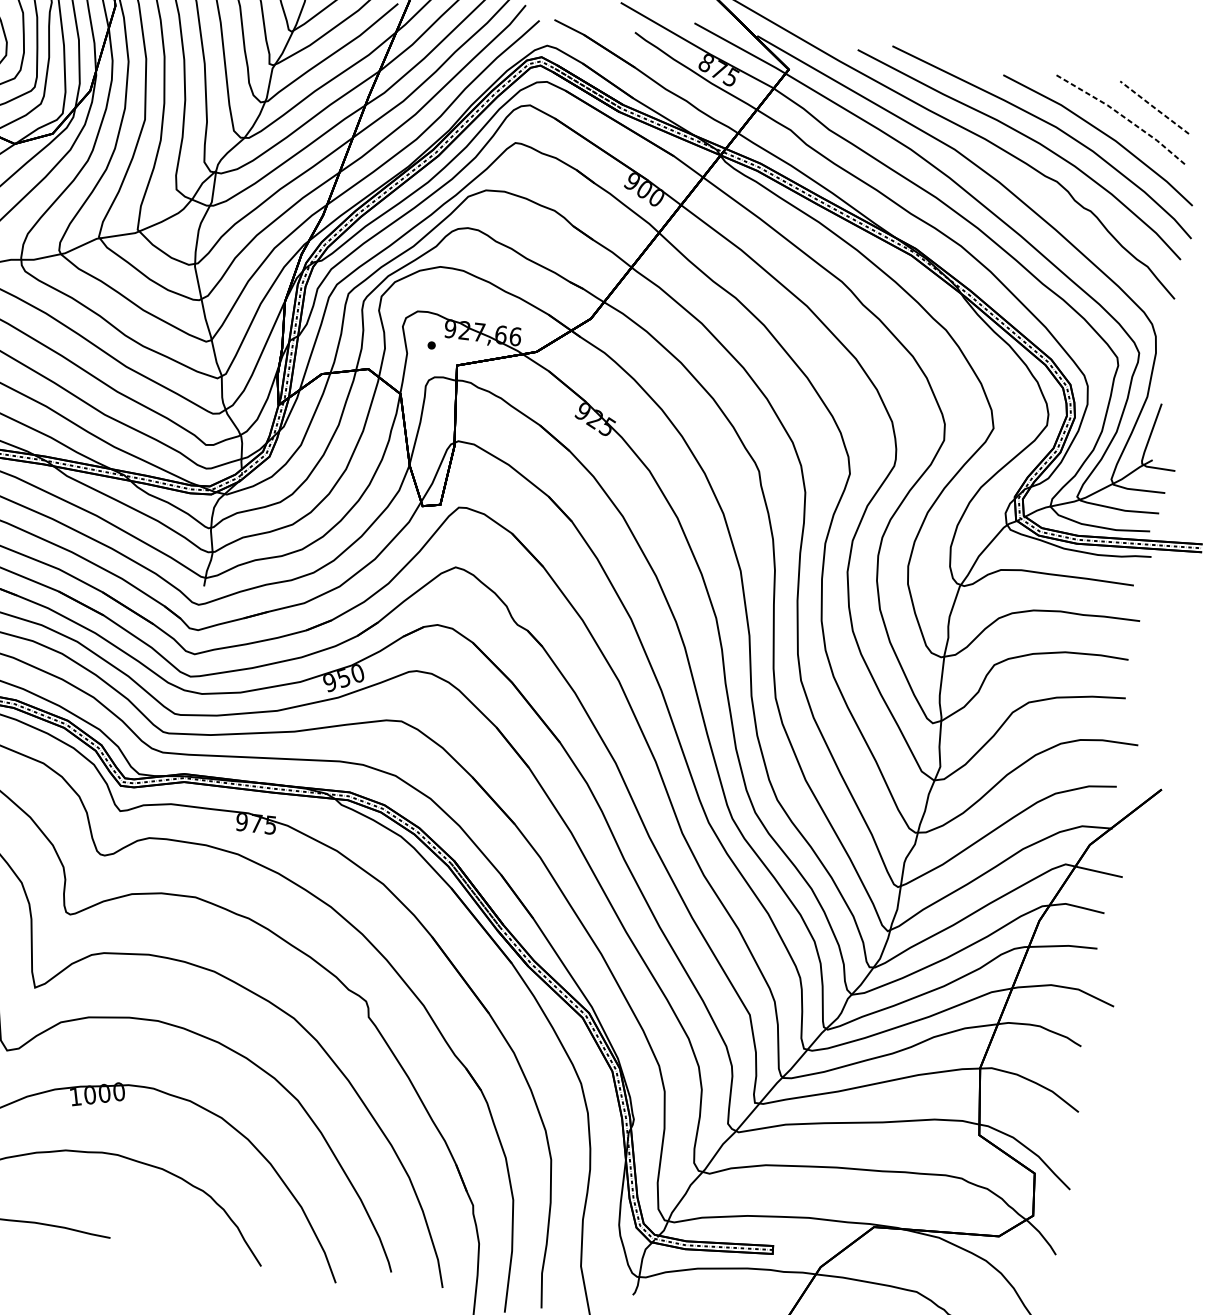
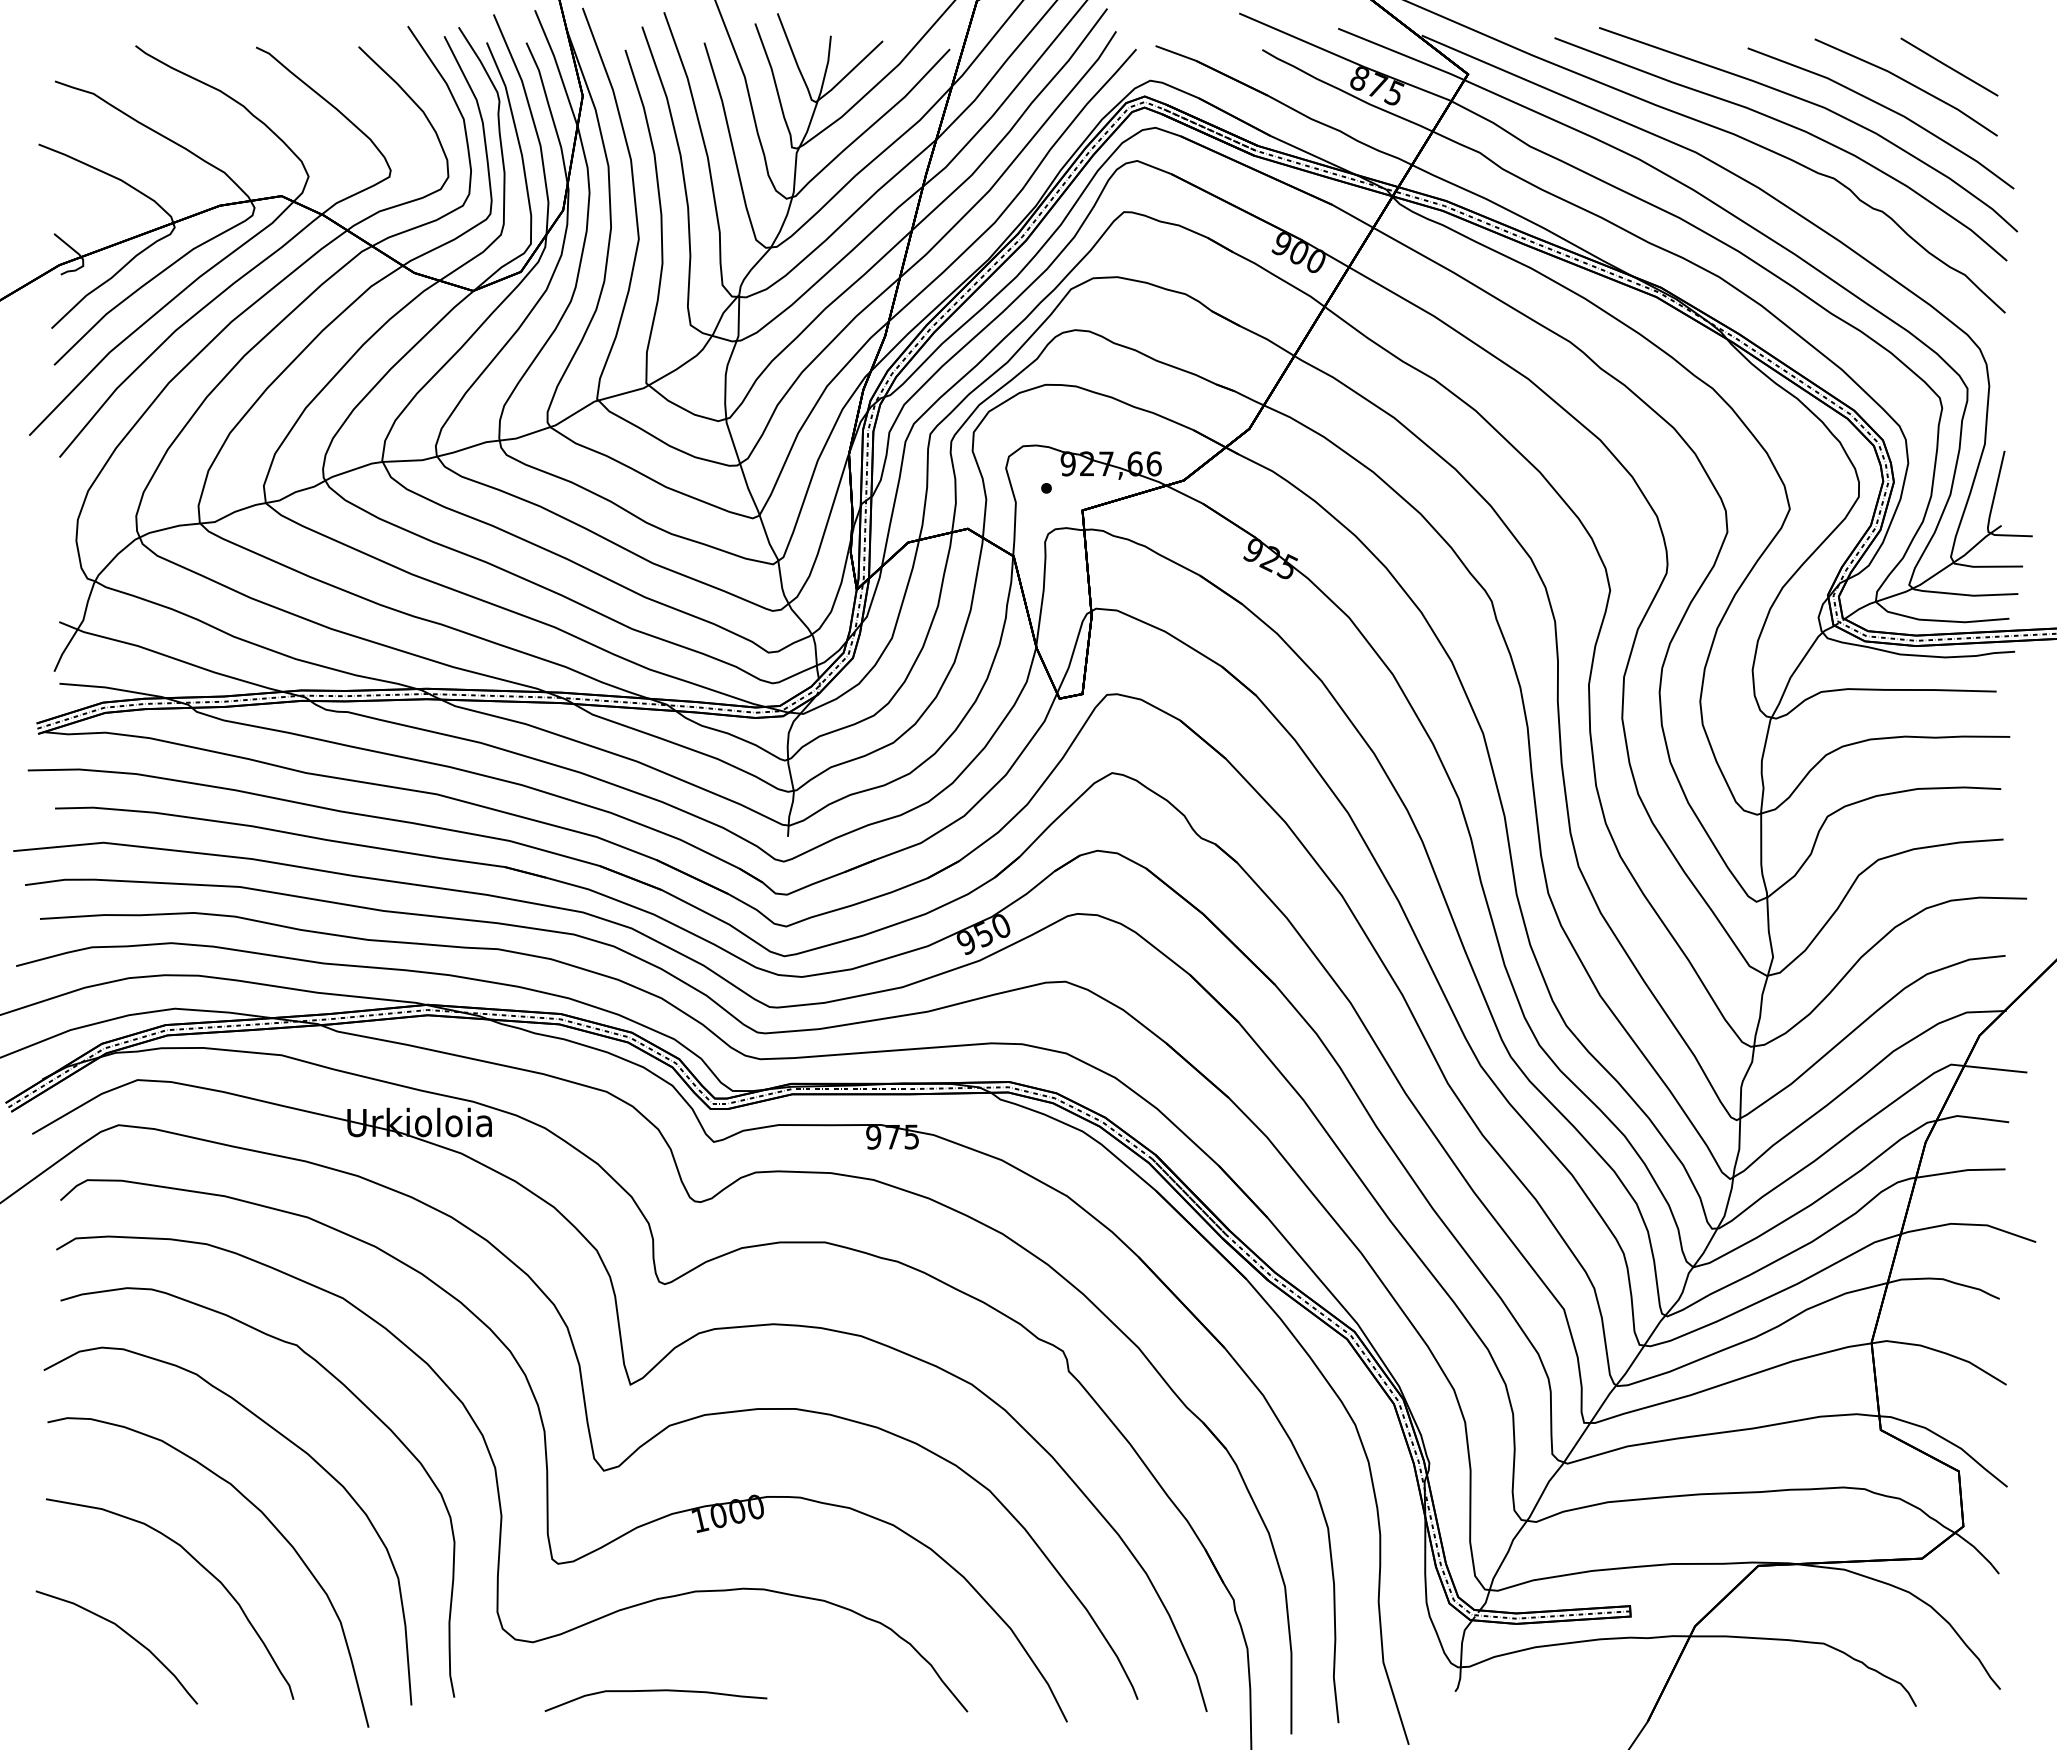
line: (1153, 107) -> (1948, 66), dashed -> solid
line: (1122, 115) -> (1908, 82), dashed -> solid

